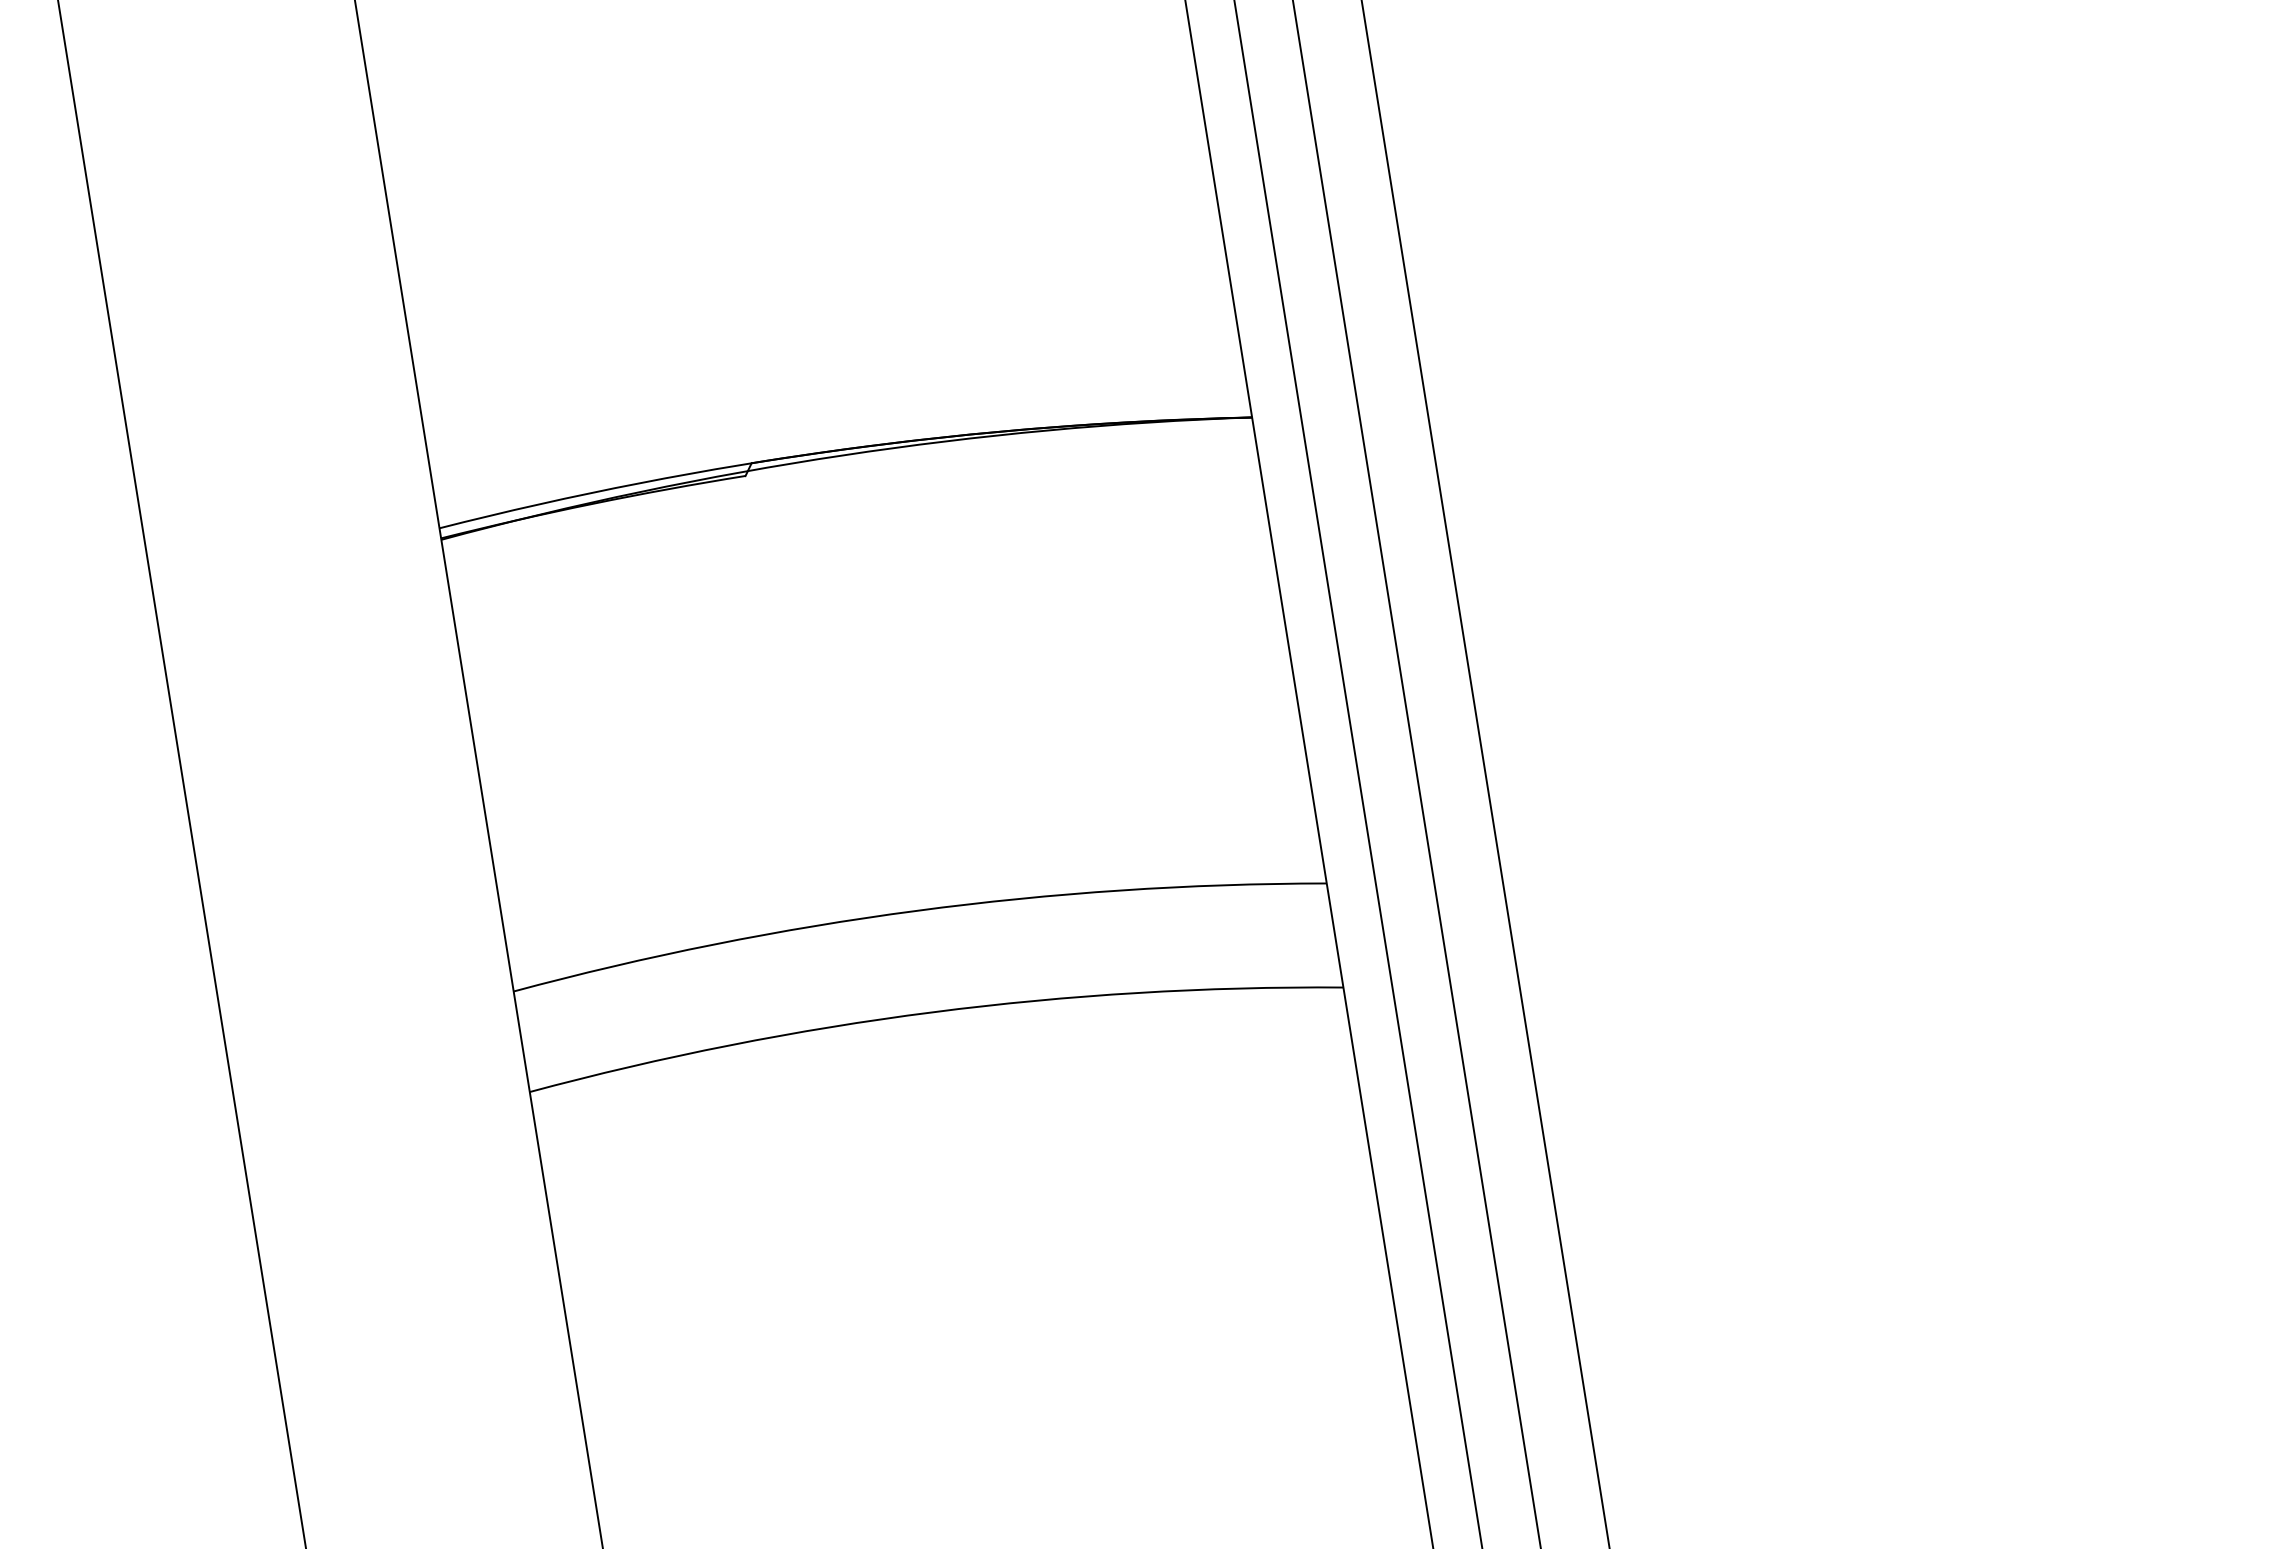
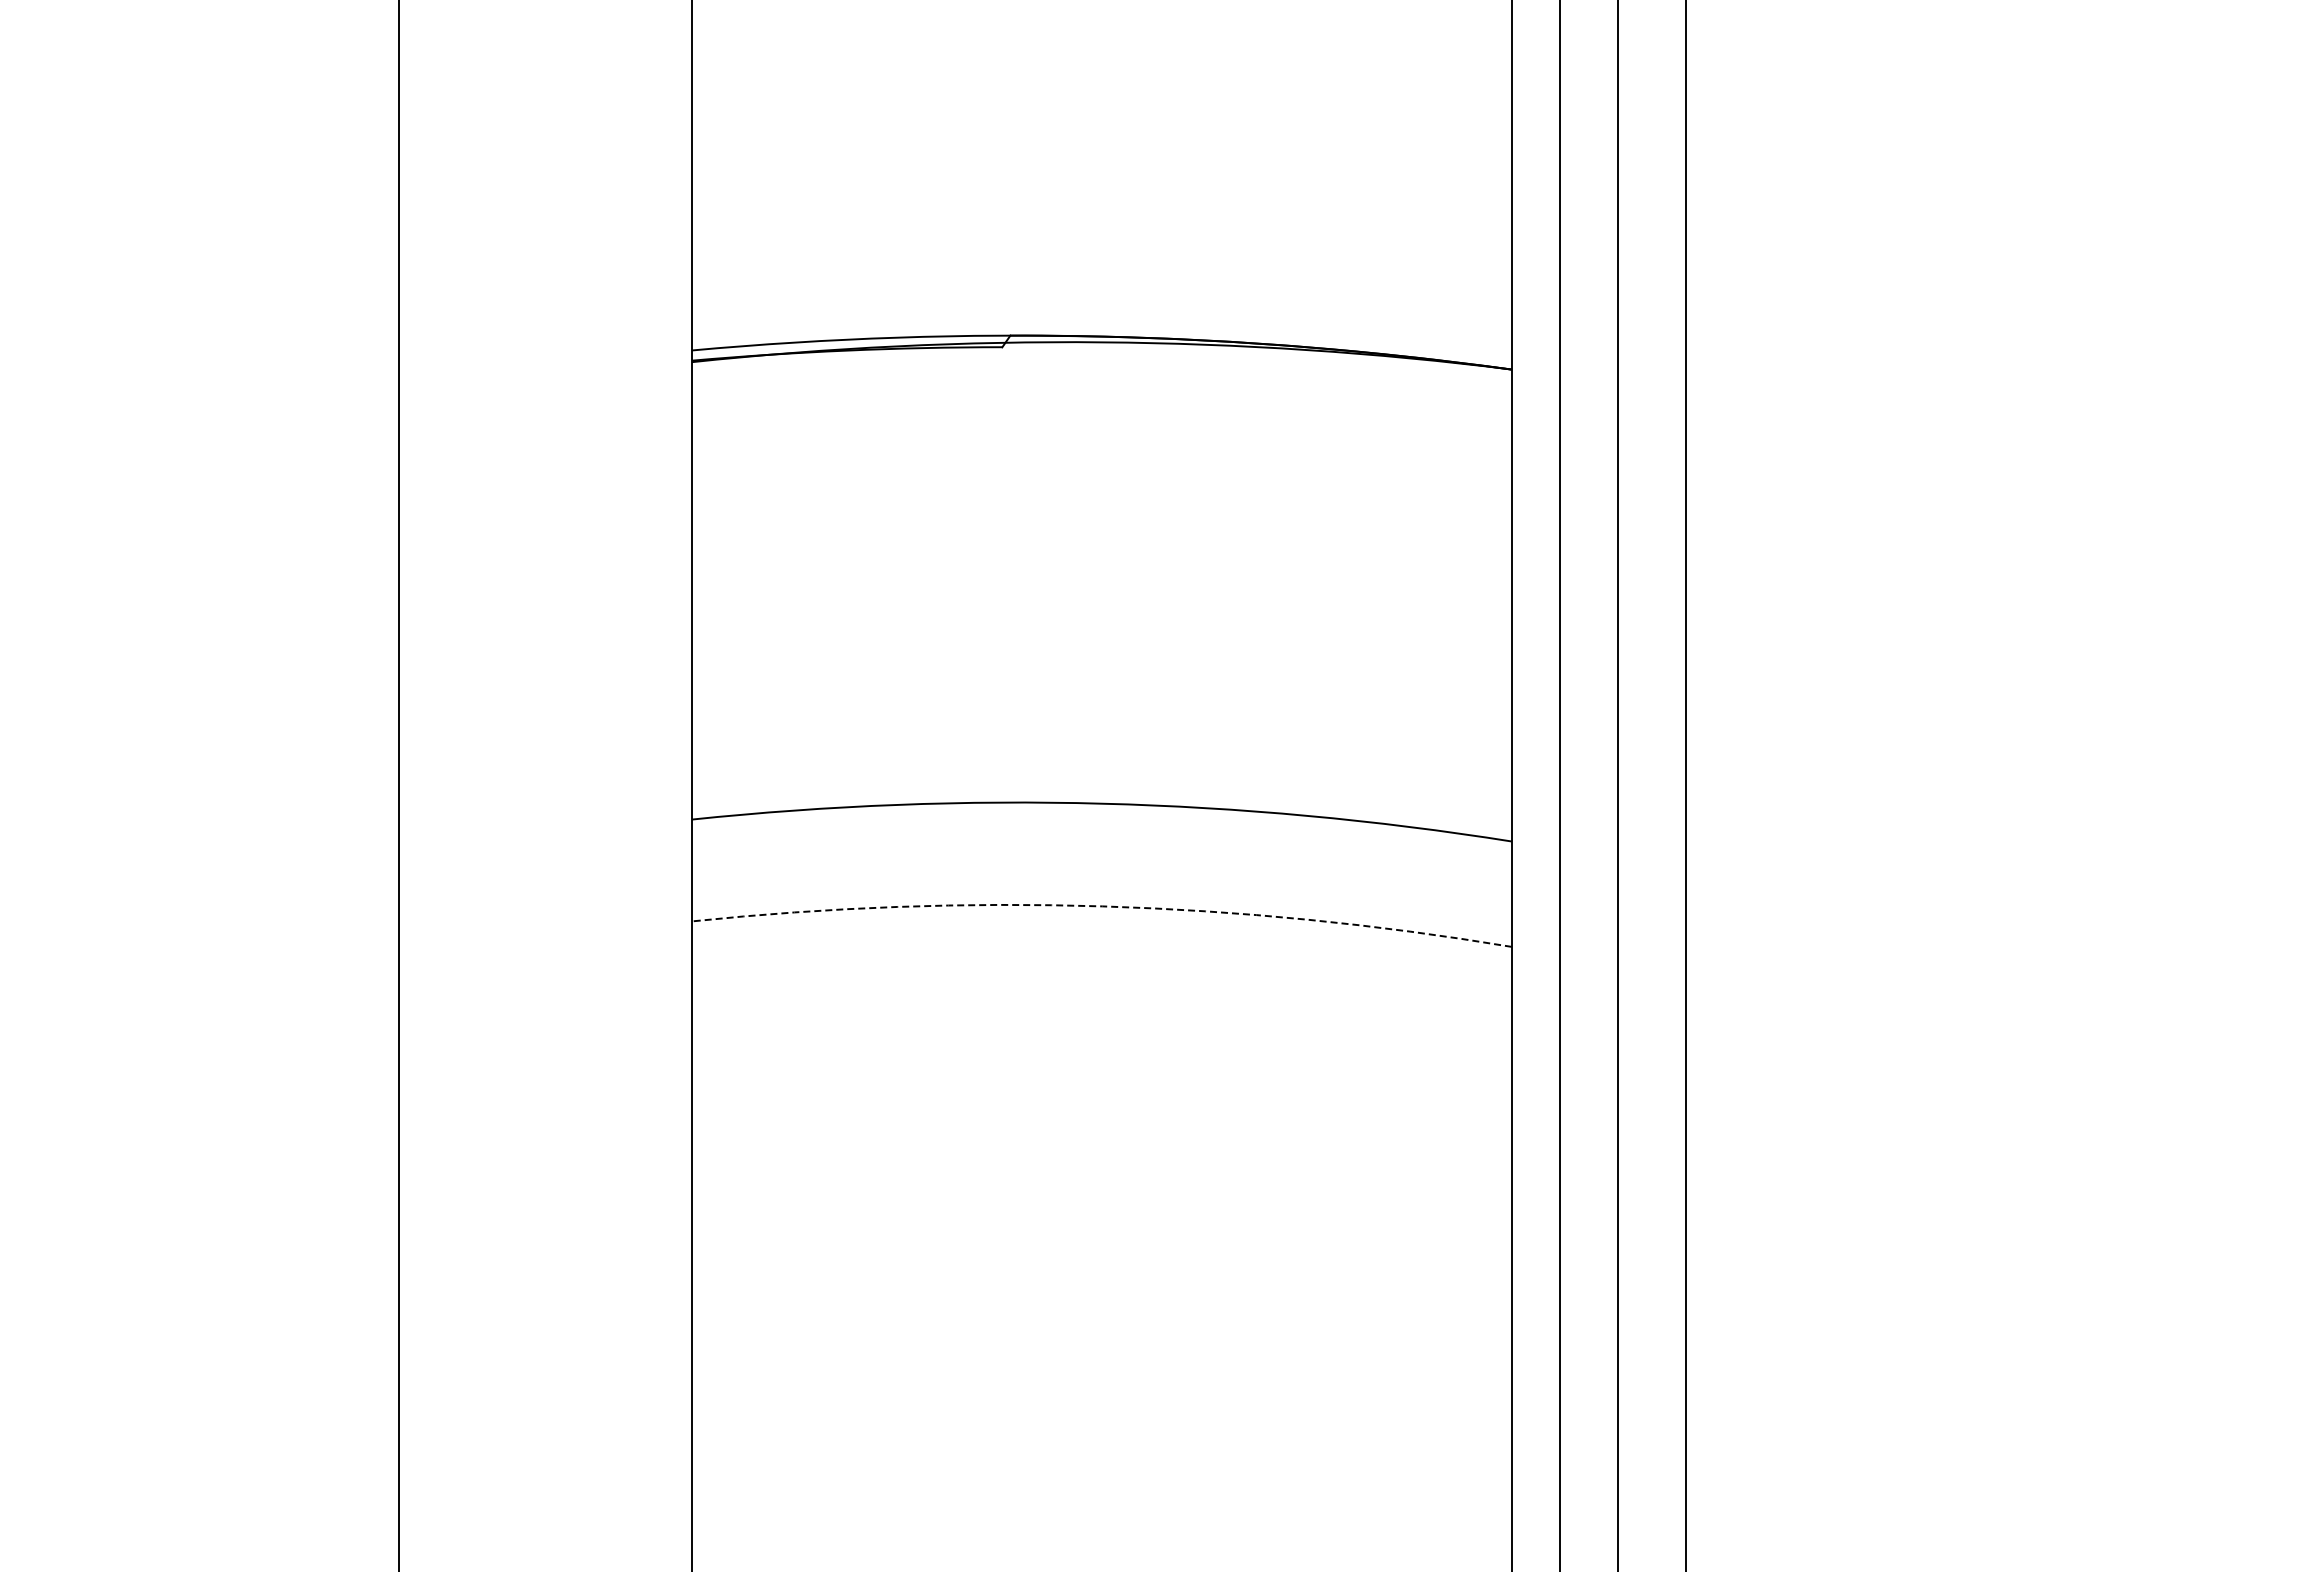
arc: (932, 1012) -> (1102, 906), solid -> dashed

